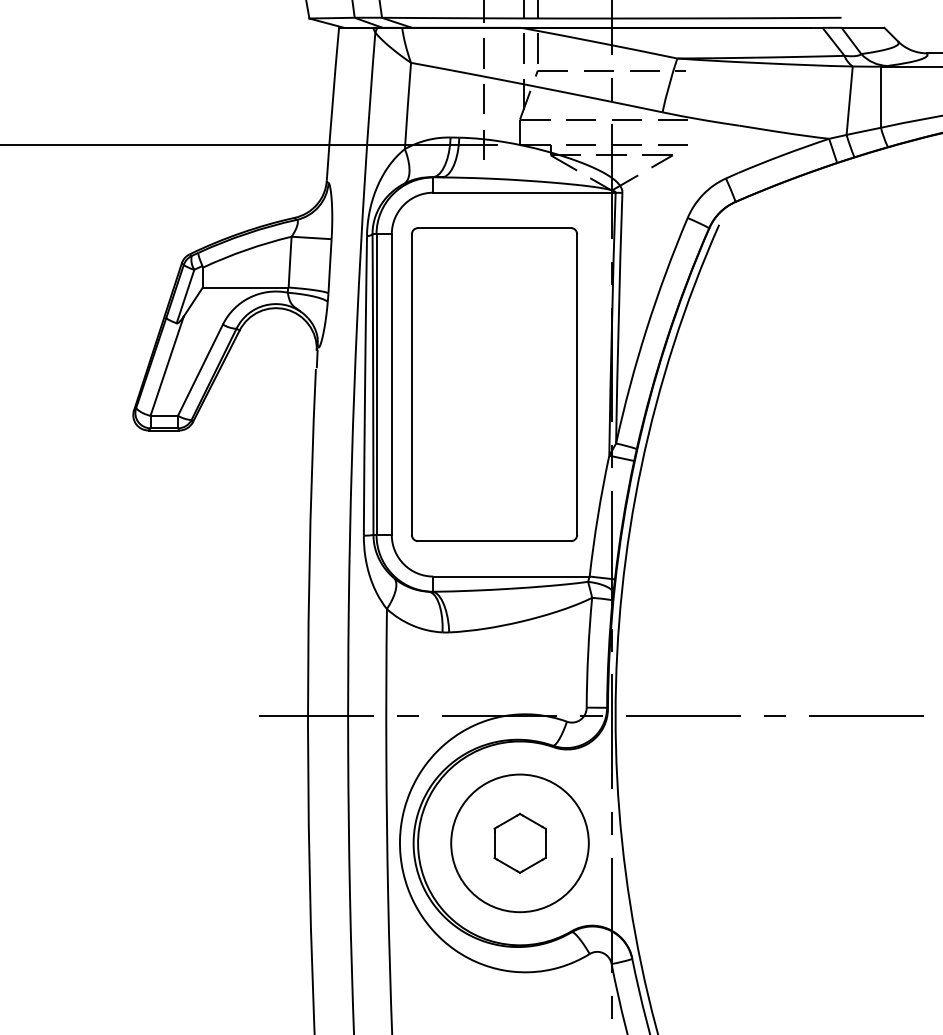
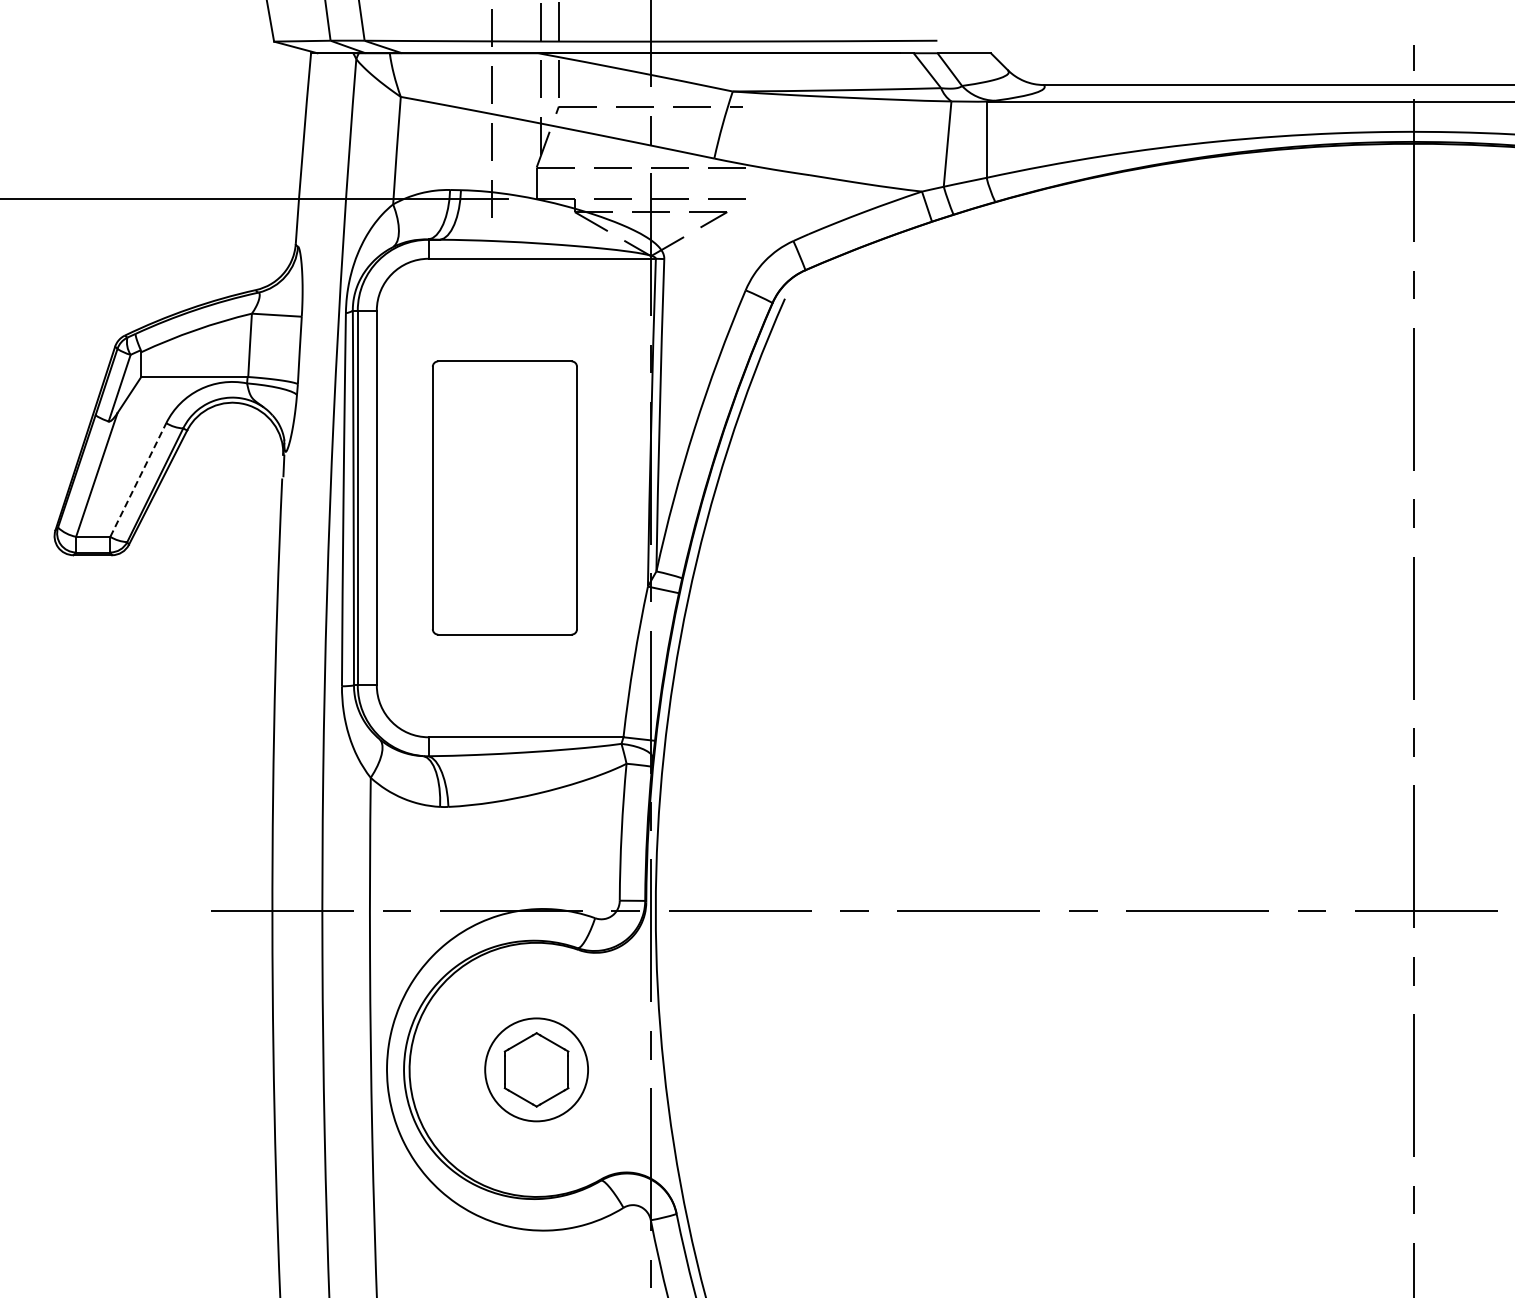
line: (200, 369) -> (138, 479), solid -> dashed
part: (494, 384) -> (504, 497), size x0.7
circle: (519, 843) -> (536, 1069), size x0.6

